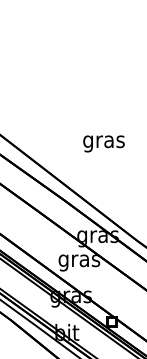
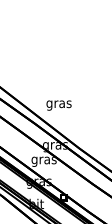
text: (103, 143) -> (58, 105), moved

